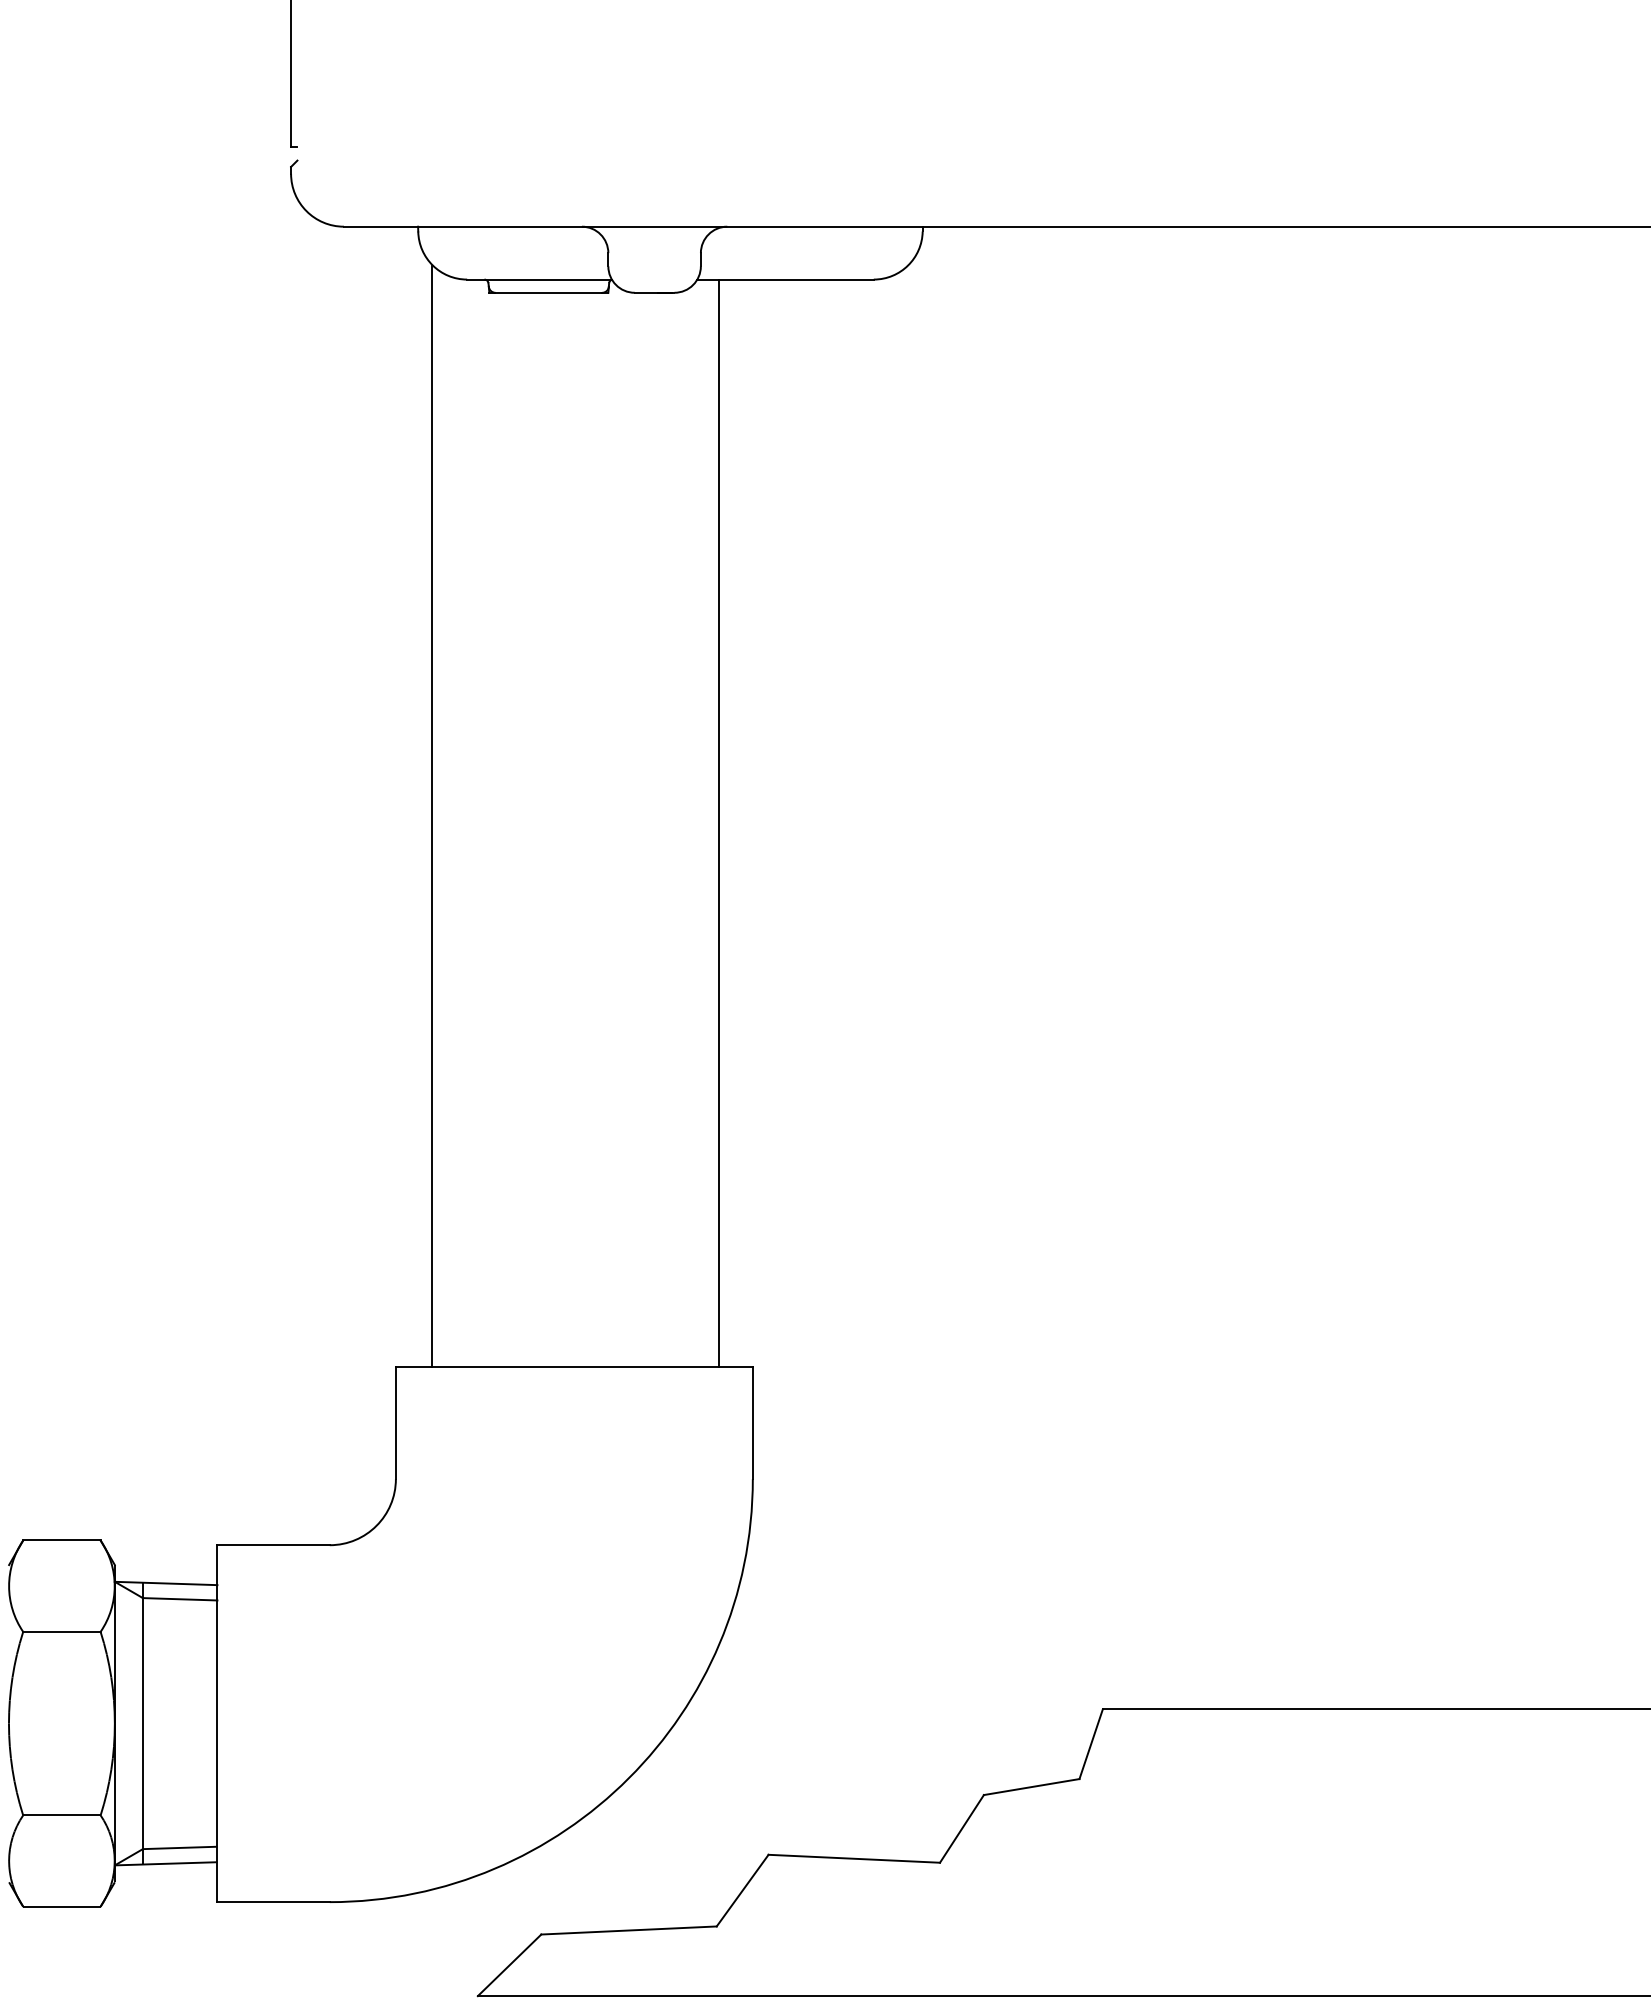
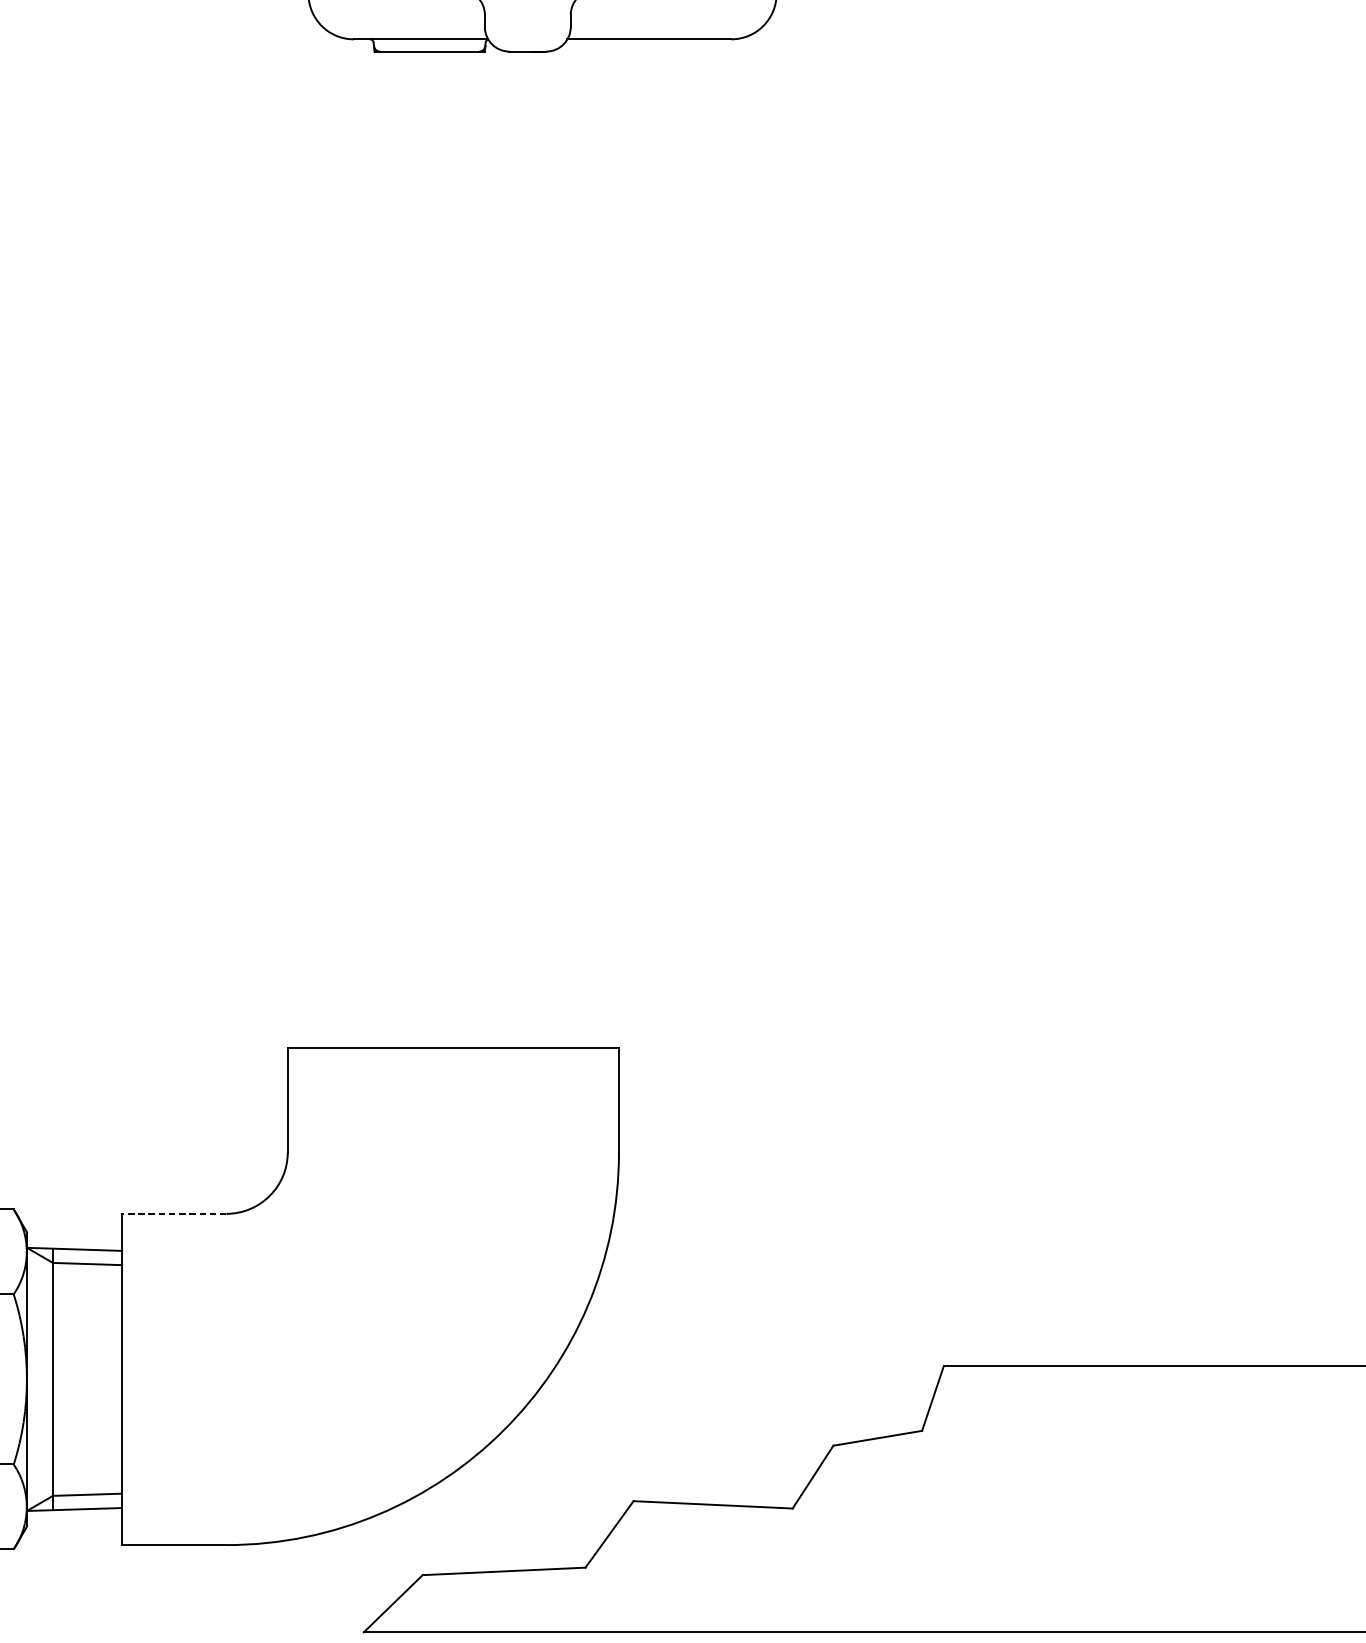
line: (432, 815) -> (321, 536), removed
line: (718, 822) -> (587, 543), removed
line: (273, 1545) -> (174, 1214), solid -> dashed

